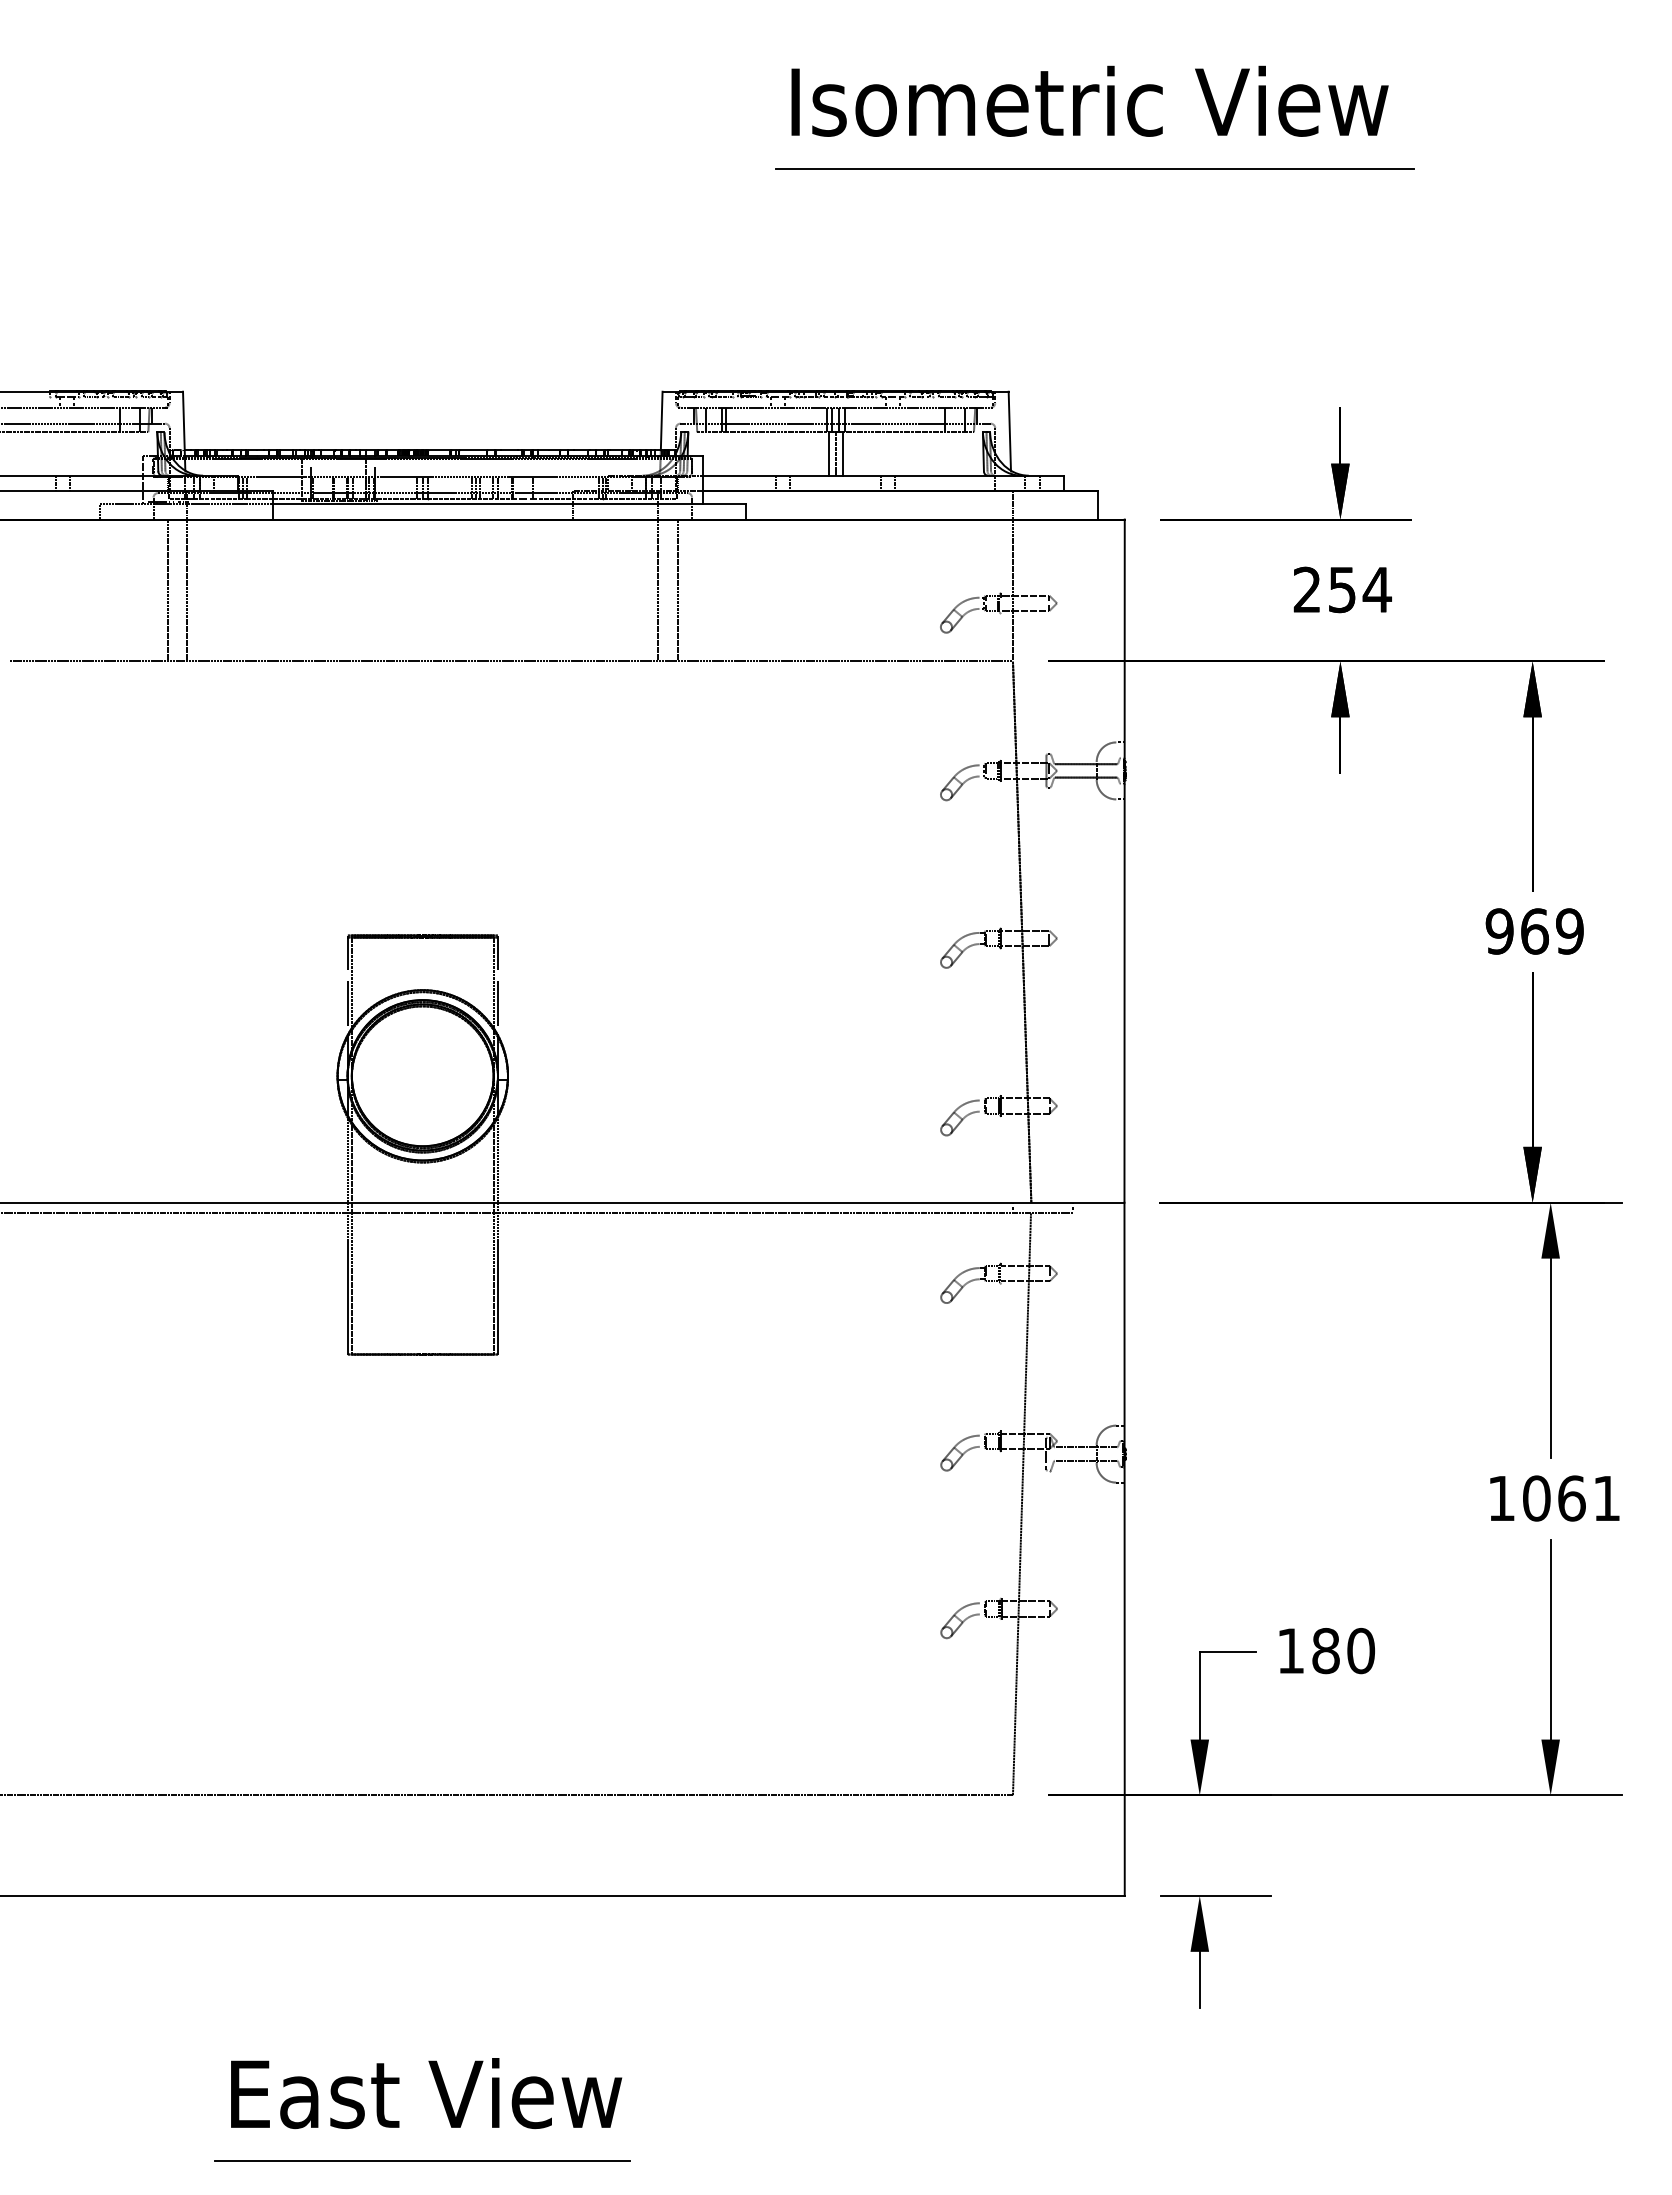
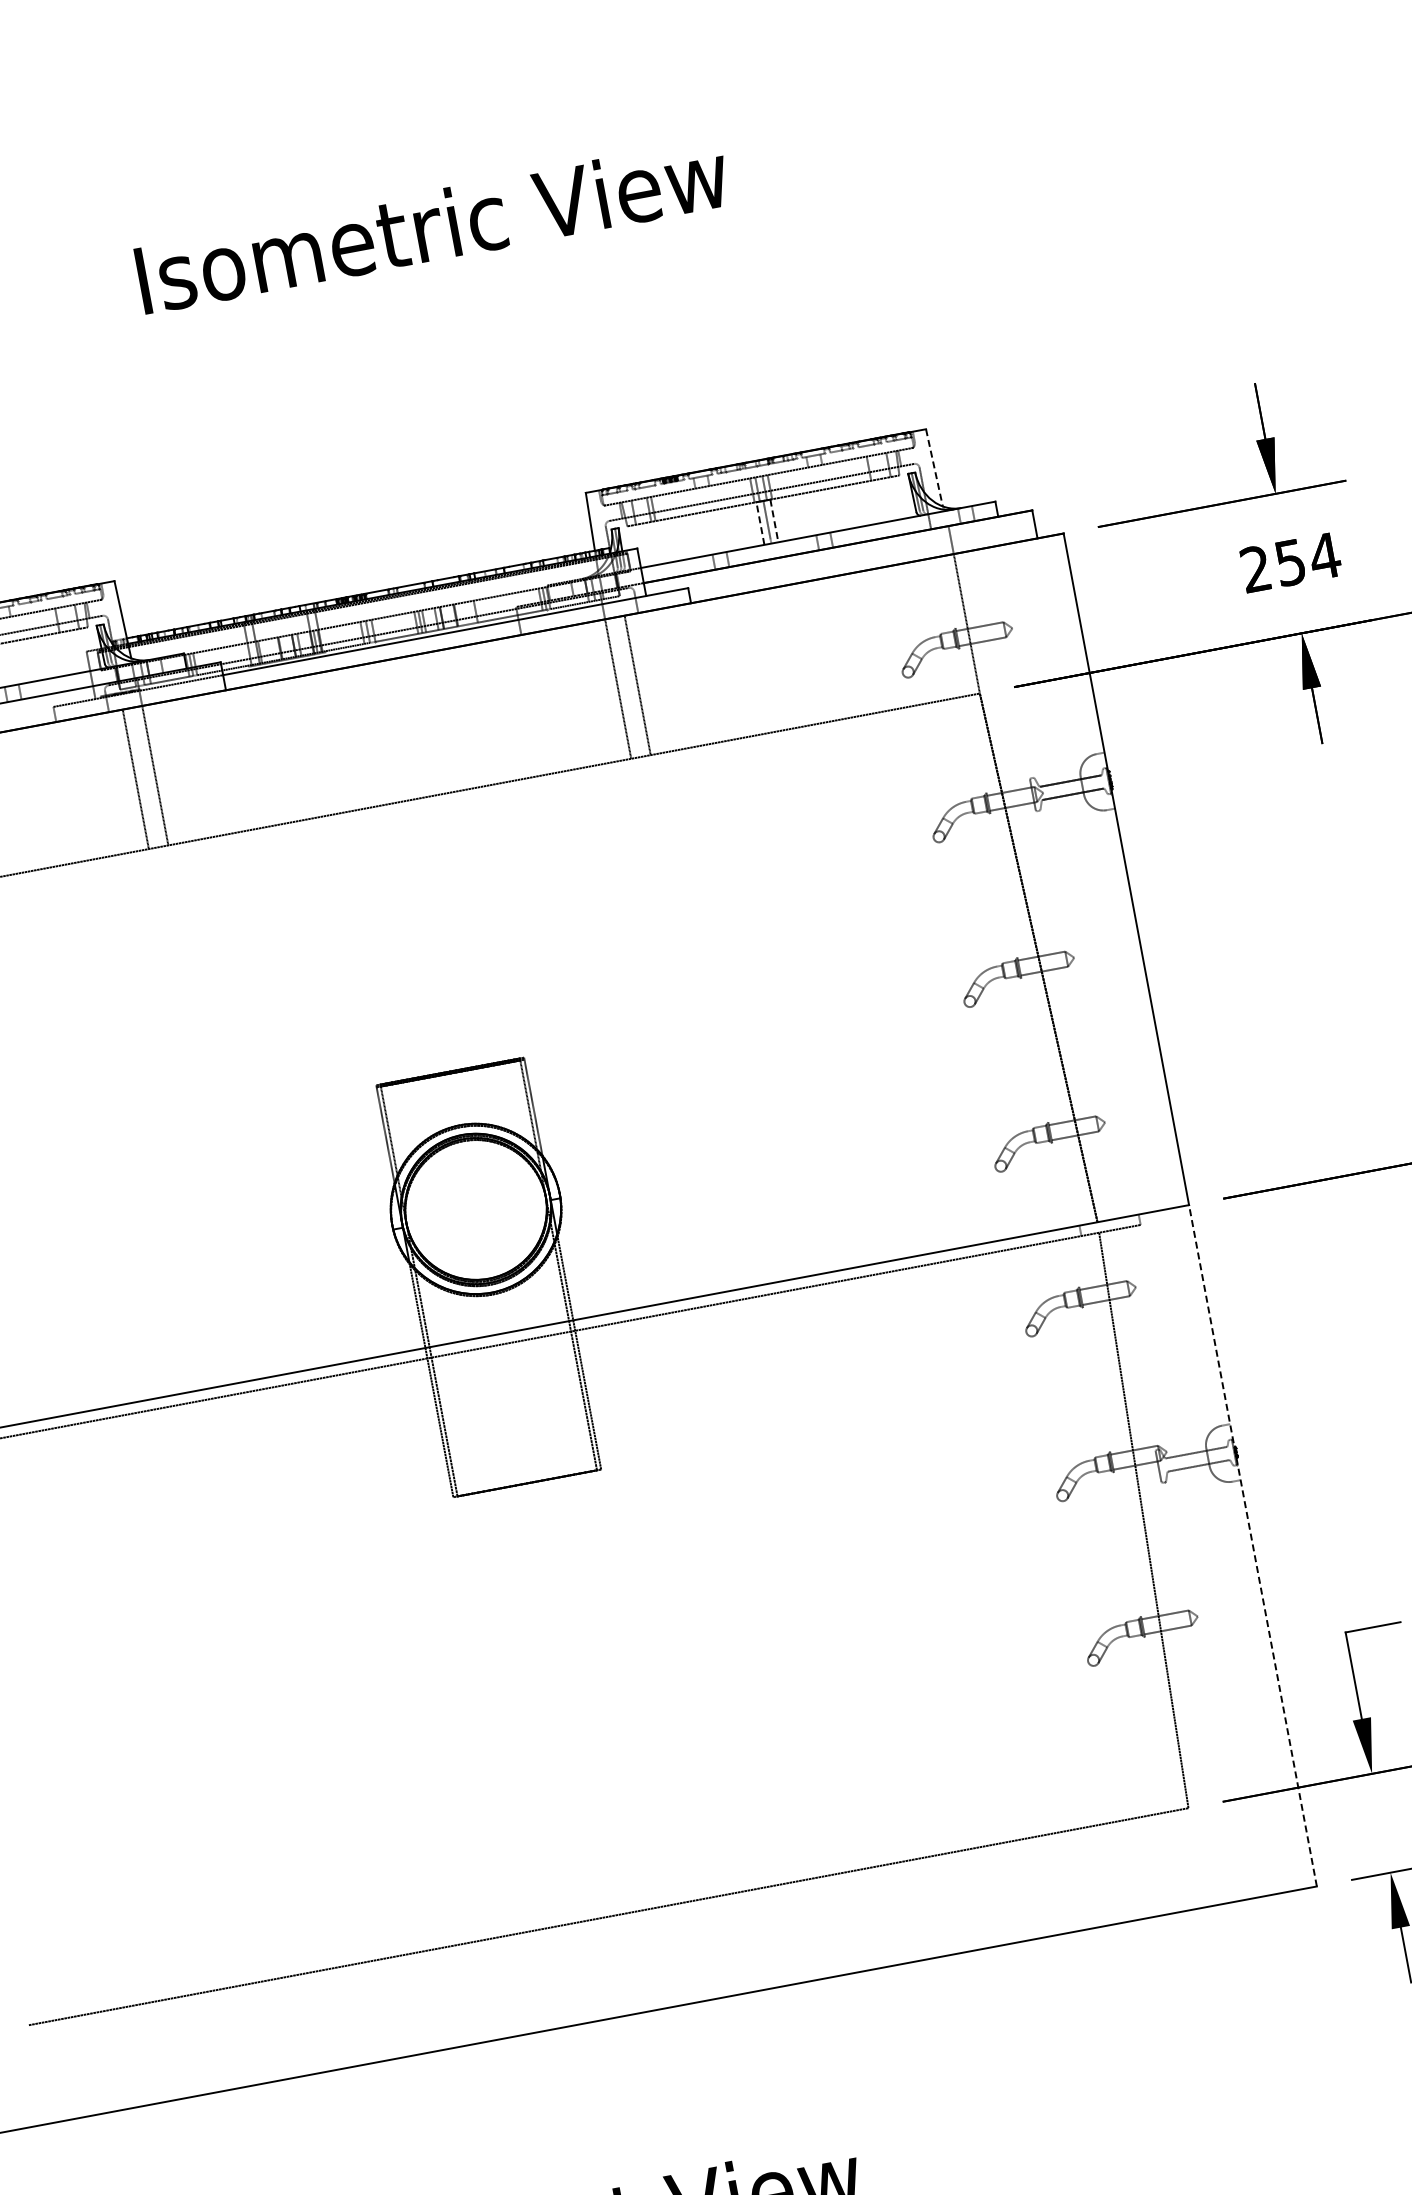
text: (1089, 100) -> (431, 225), moved
line: (1094, 168) -> (969, 194), removed
line: (1009, 431) -> (934, 468), solid -> dashed
line: (828, 453) -> (760, 523), solid -> dashed
line: (842, 453) -> (774, 520), solid -> dashed
line: (1124, 1549) -> (1252, 1545), solid -> dashed

